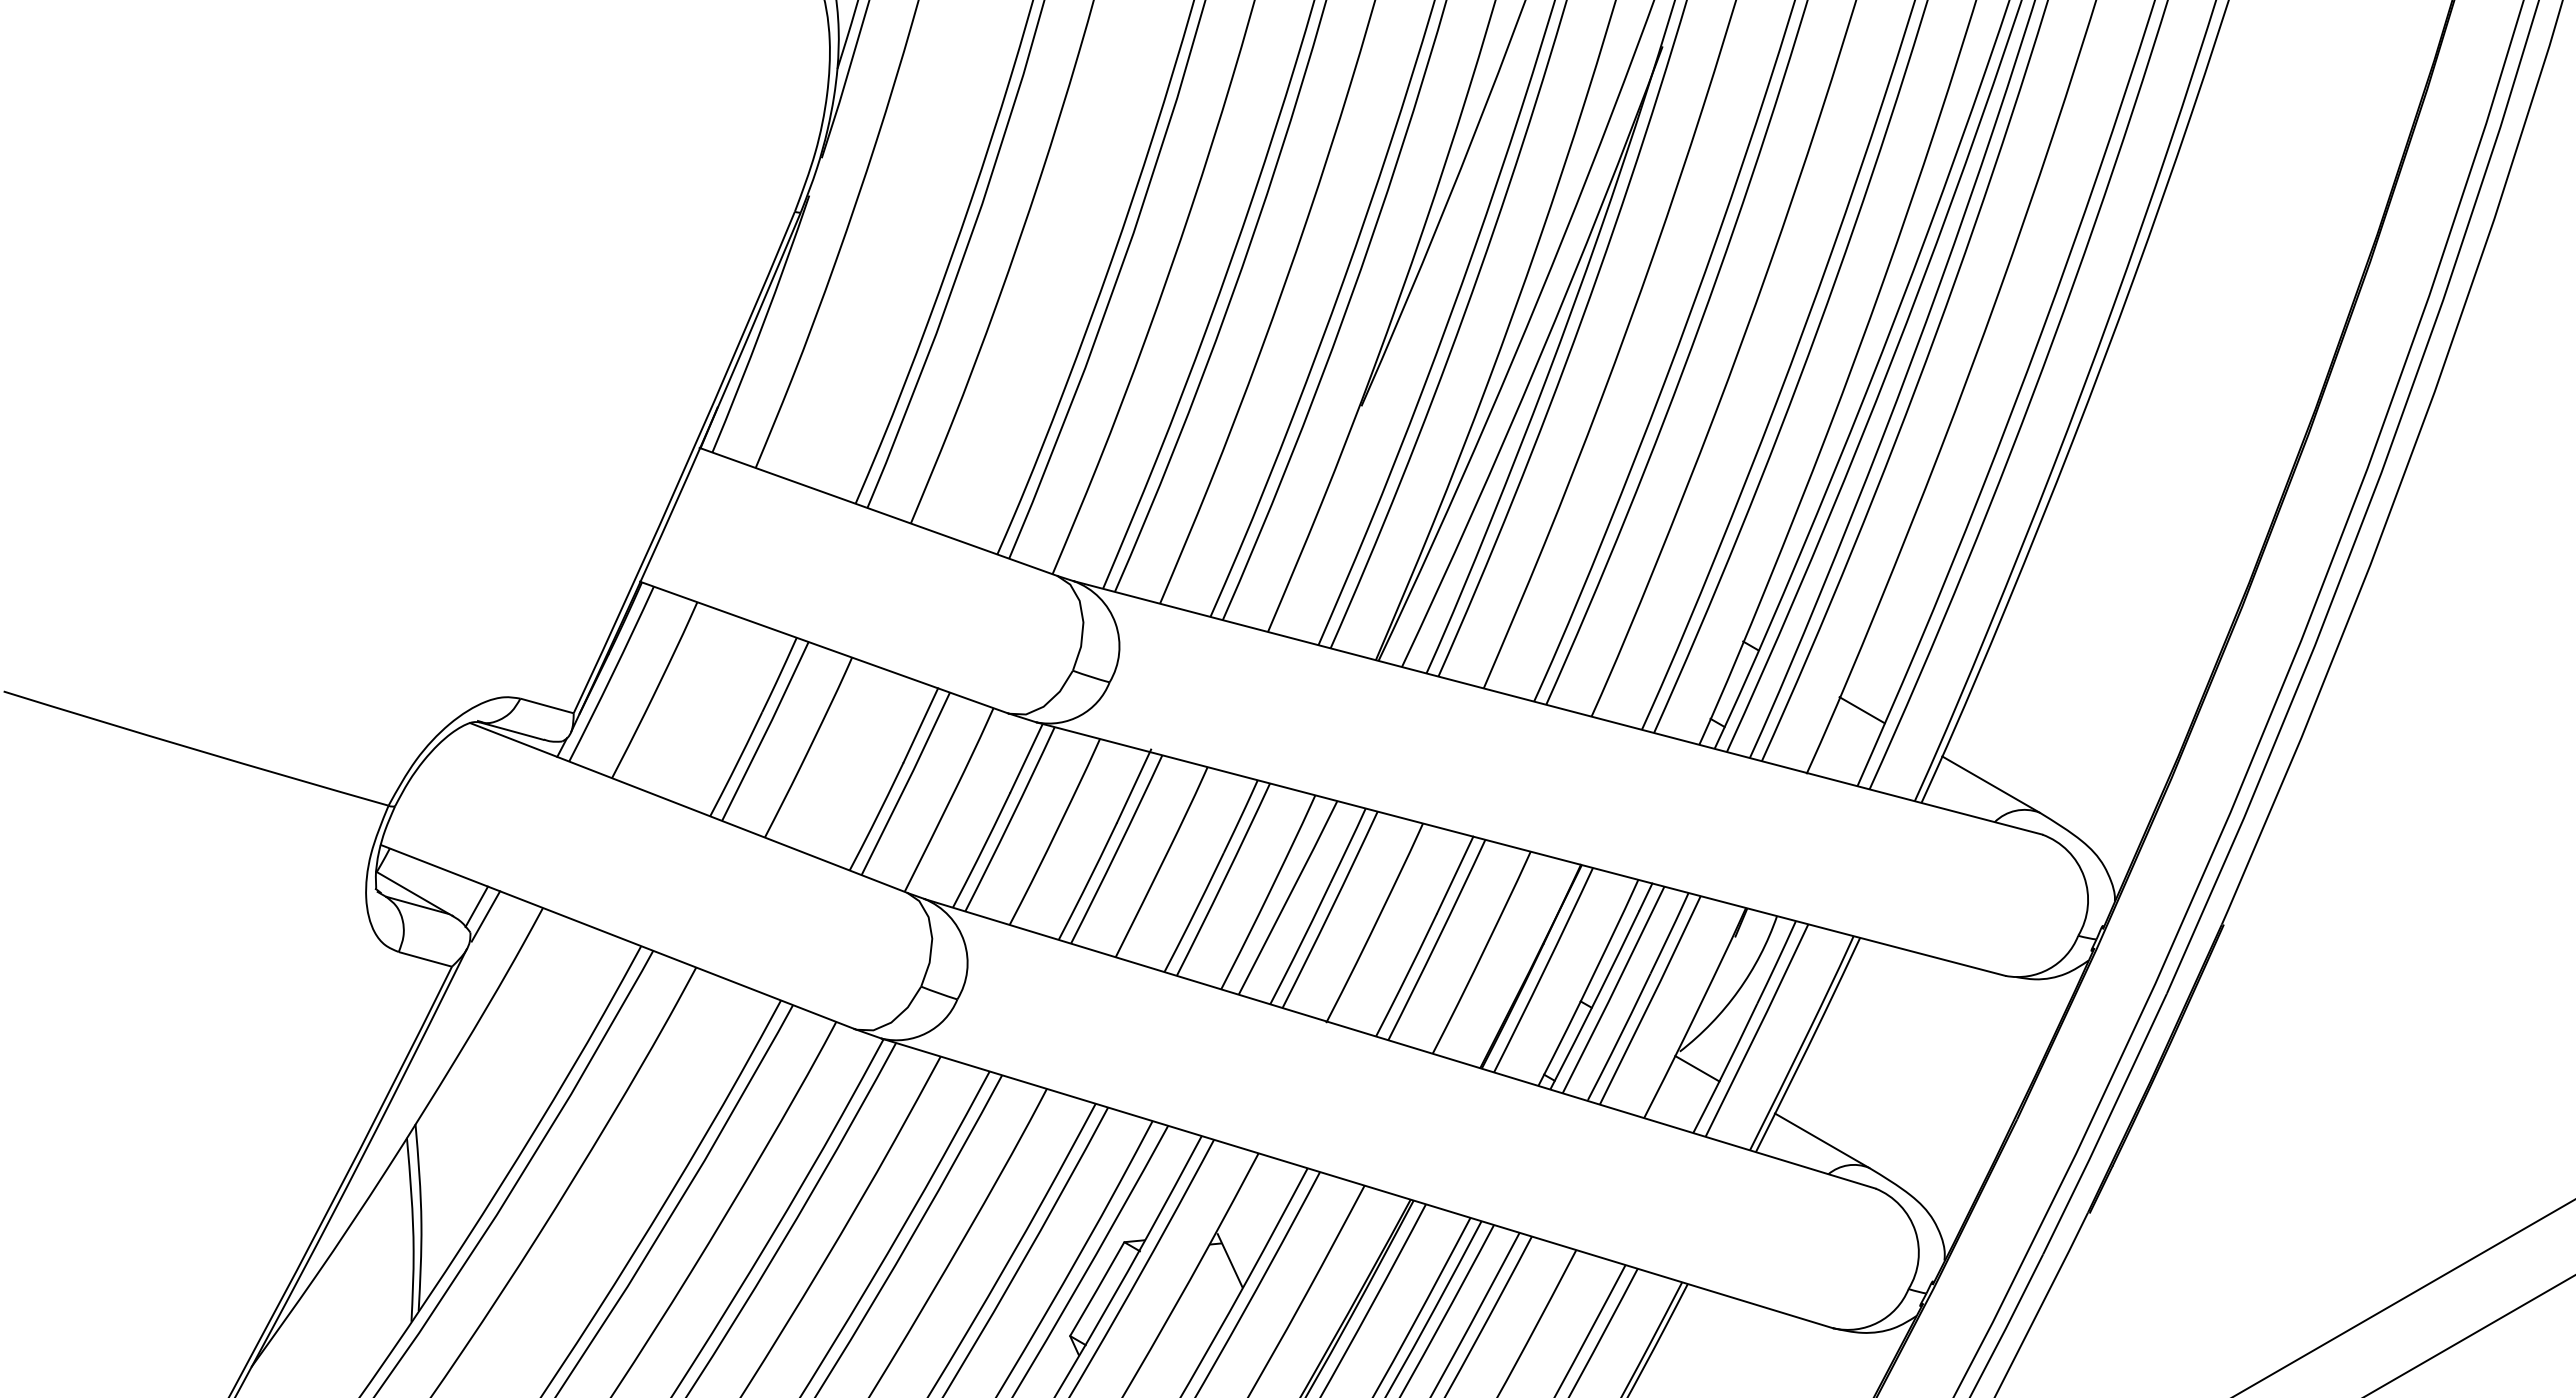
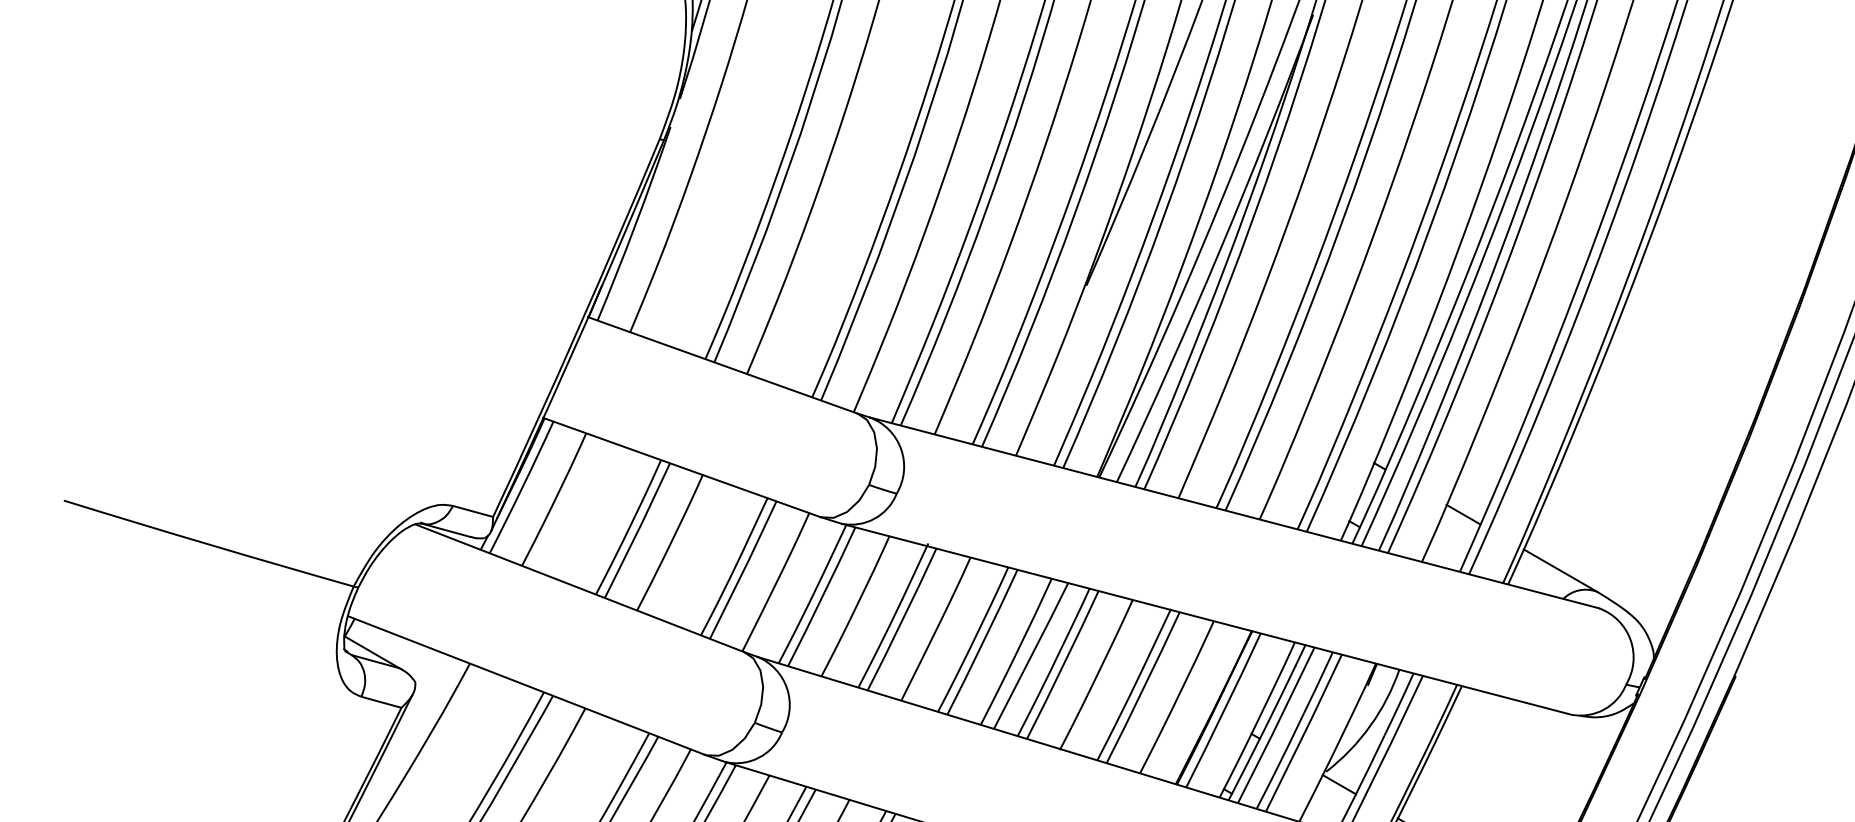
line: (476, 906) -> (419, 662), removed
line: (485, 916) -> (426, 669), removed

